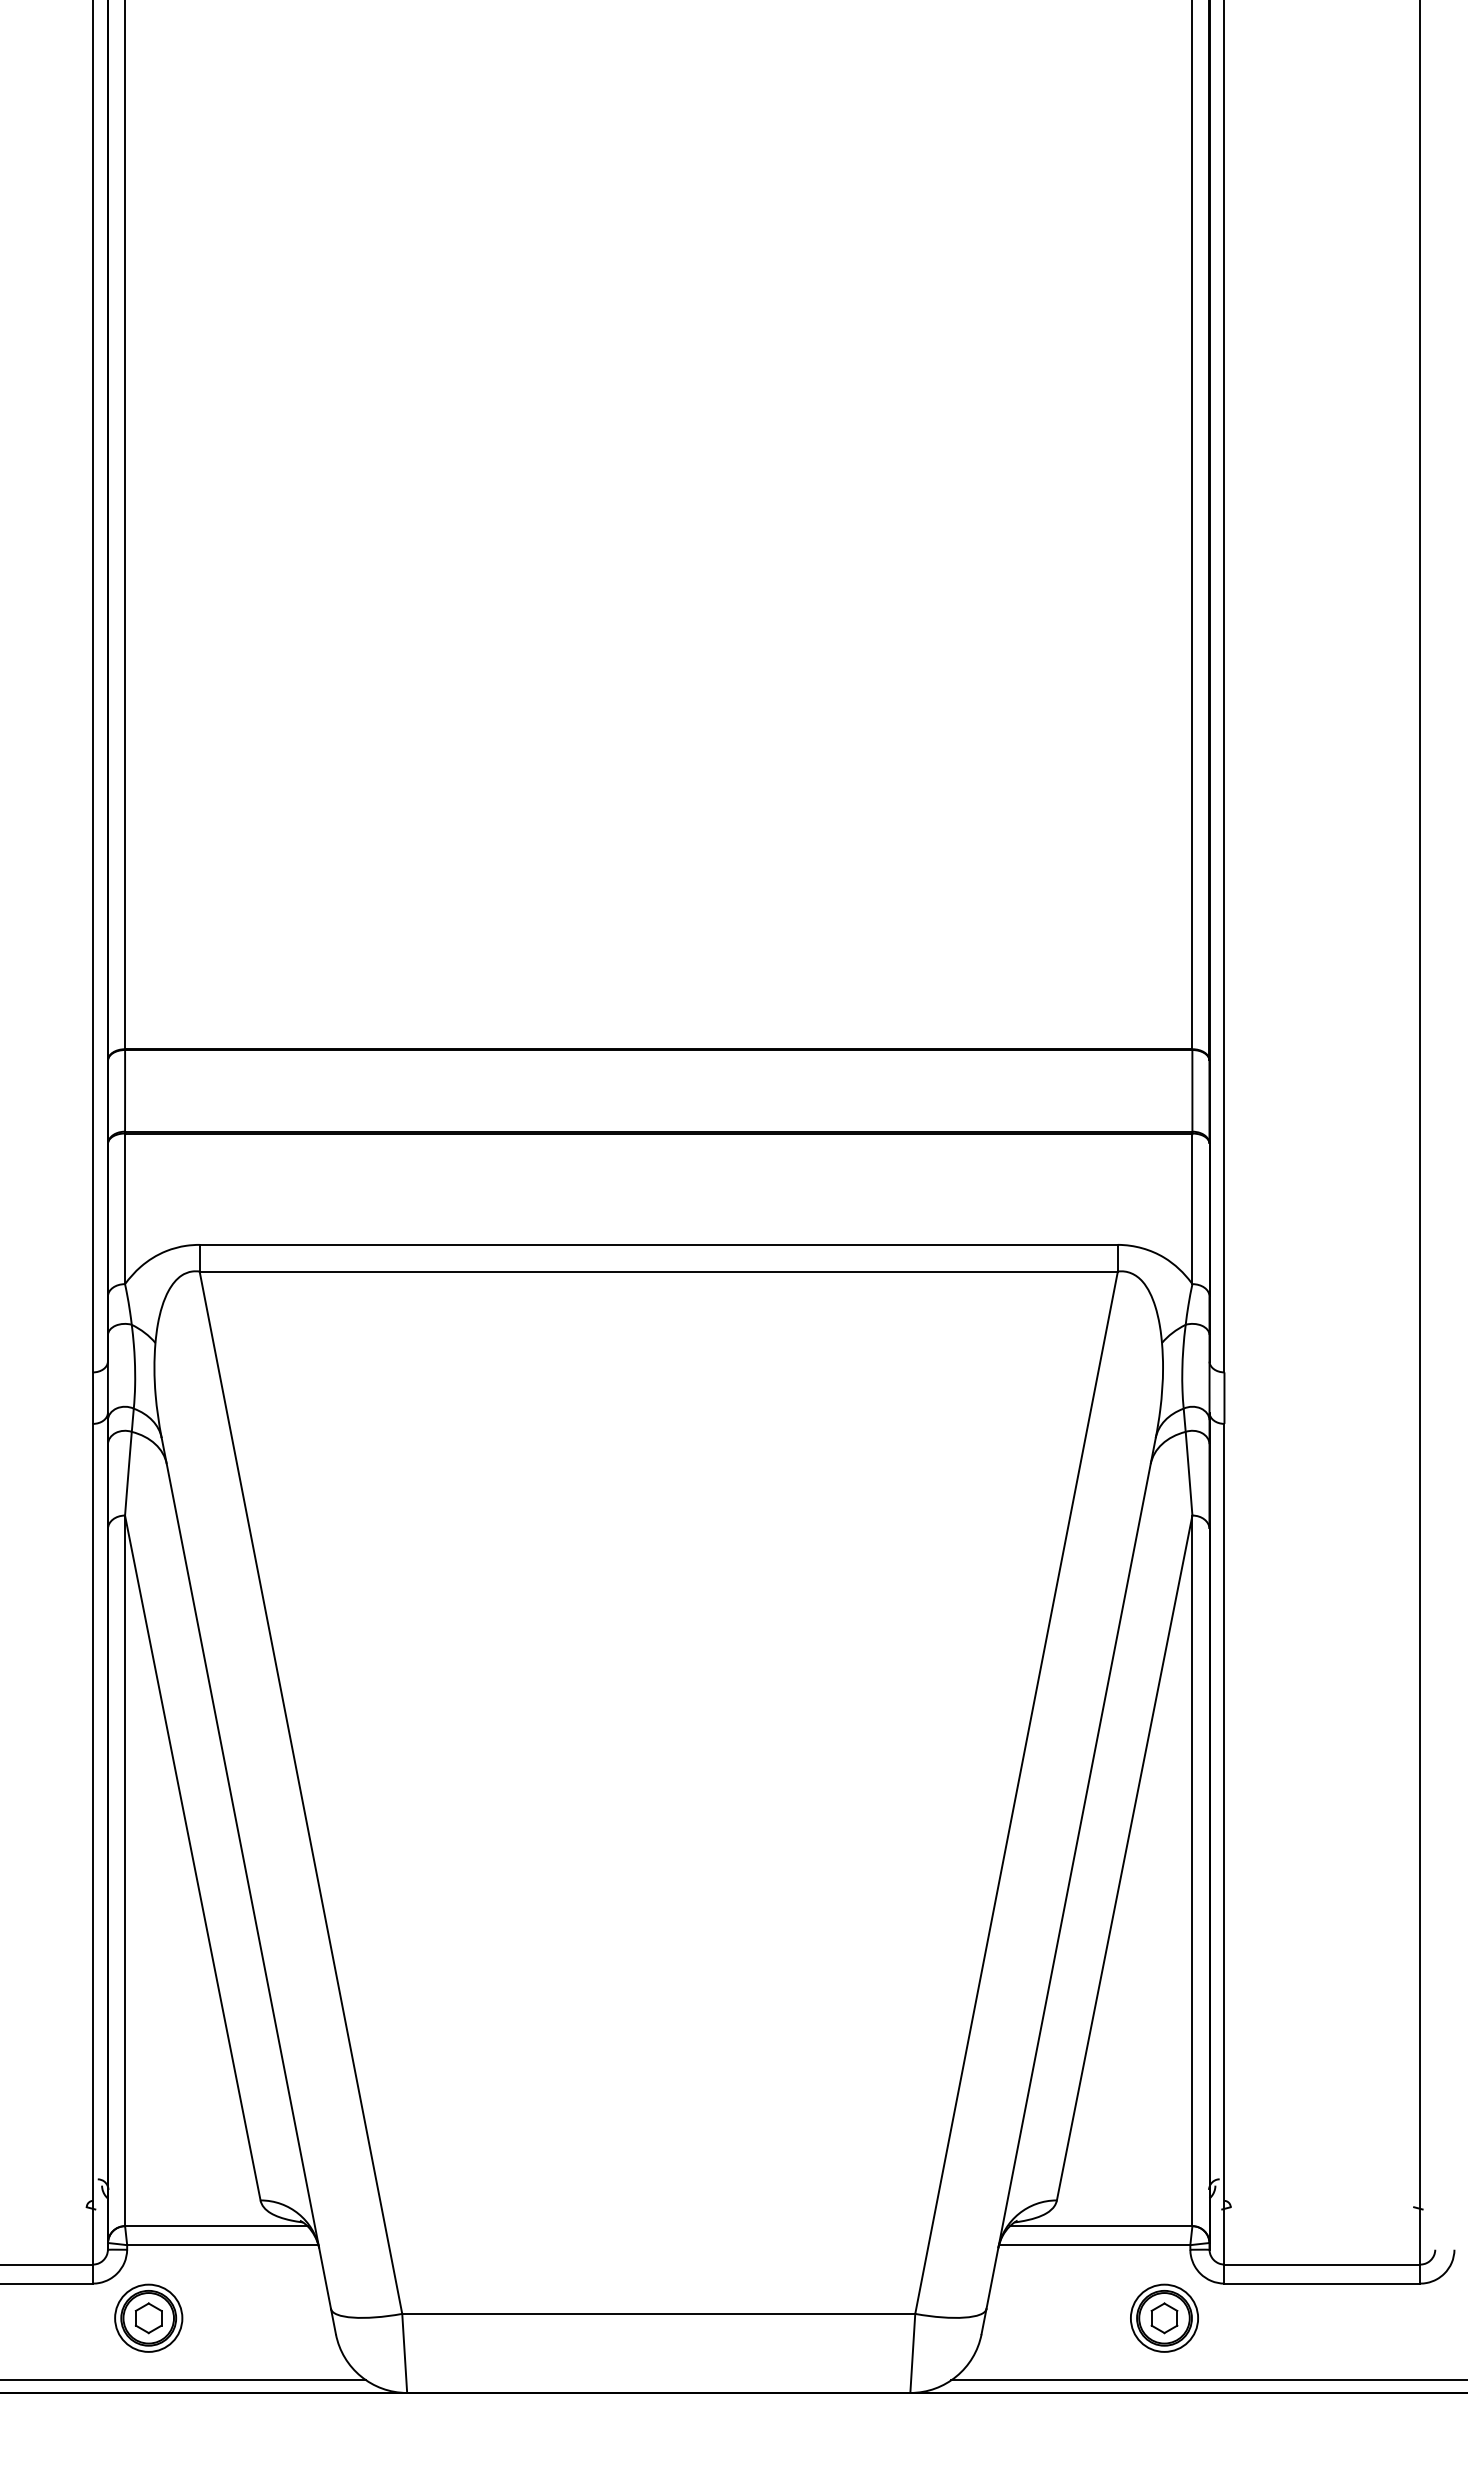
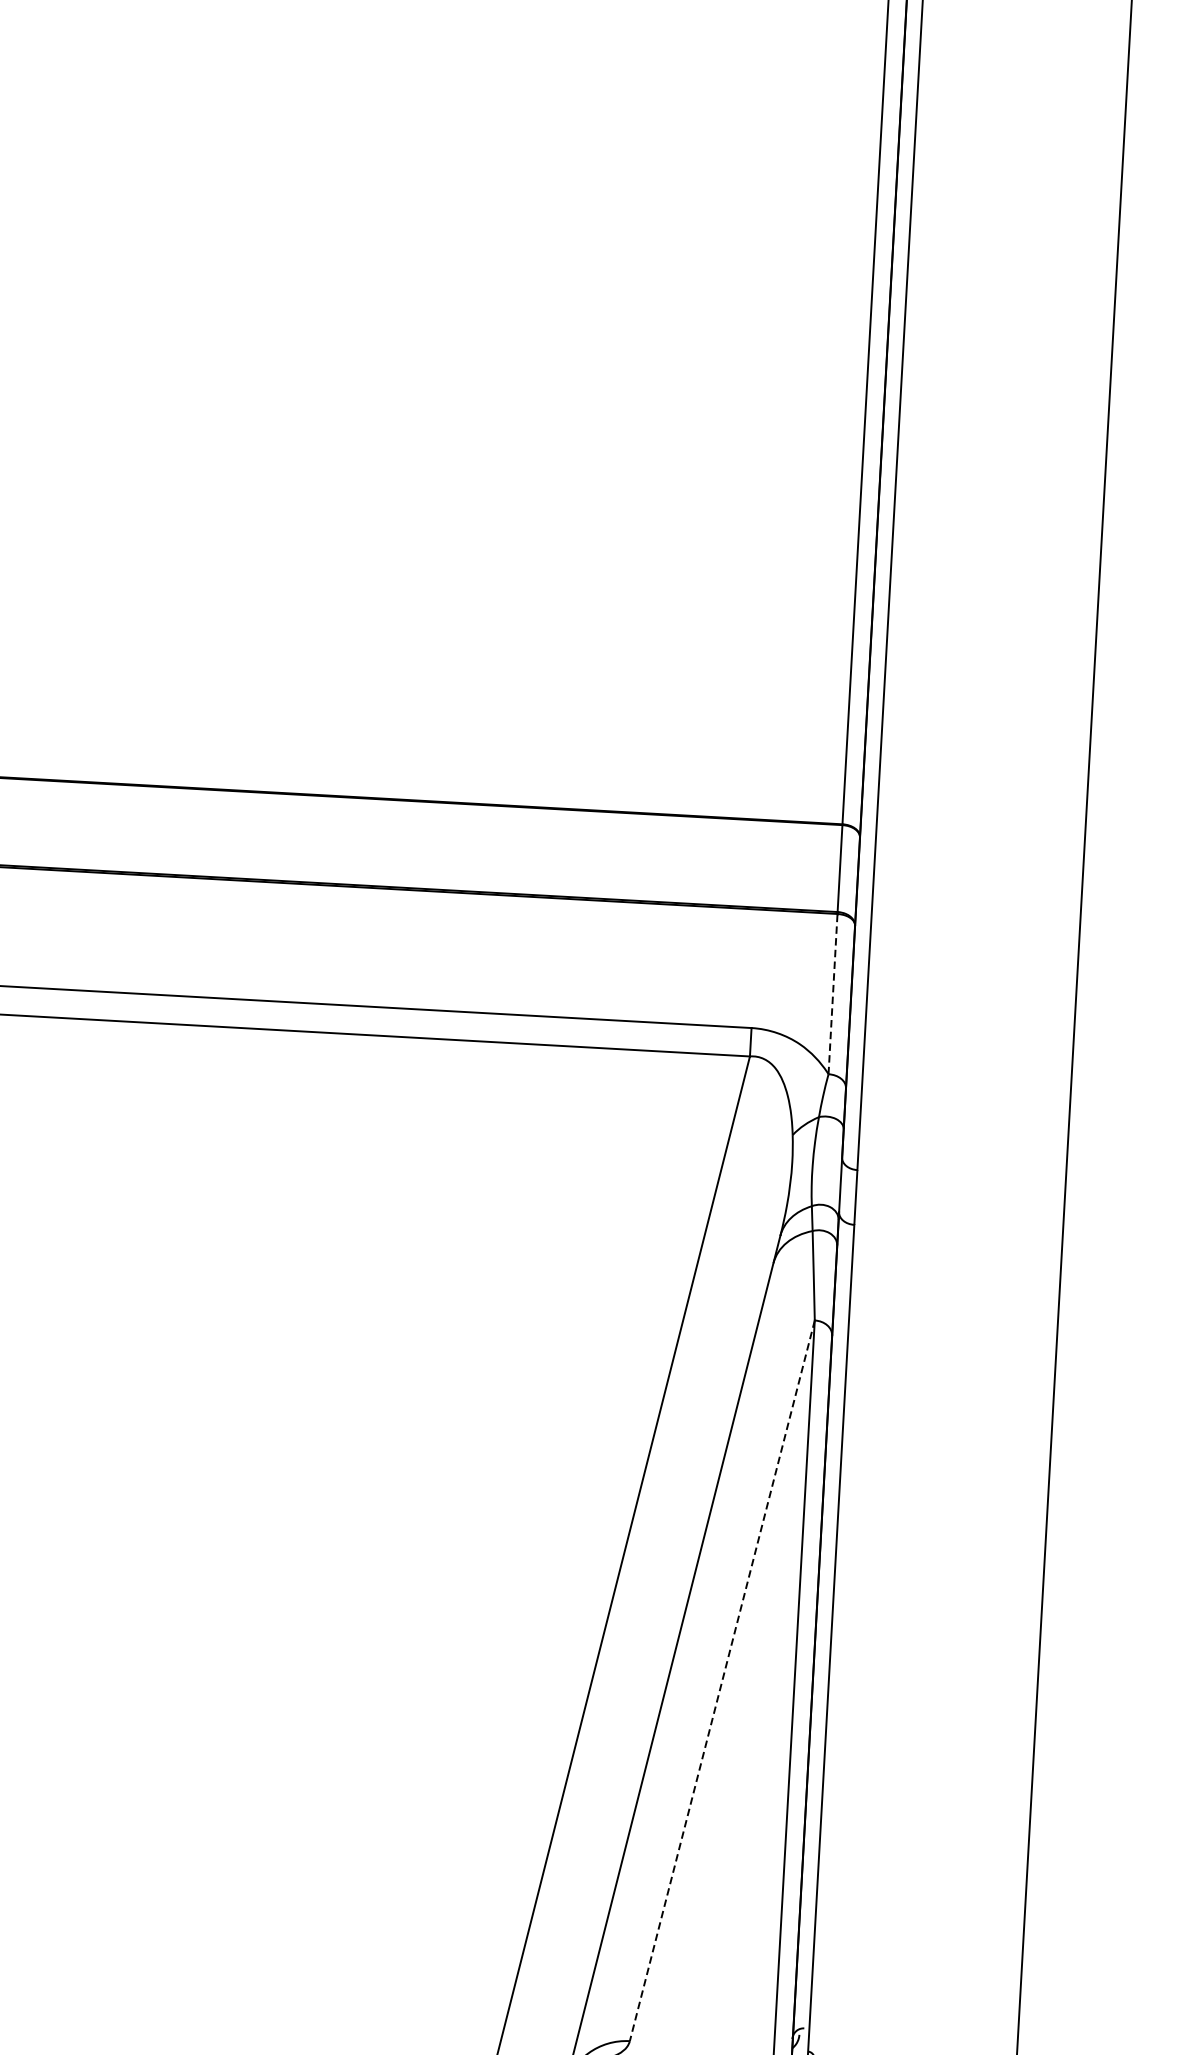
line: (1192, 1208) -> (833, 993), solid -> dashed
line: (1124, 1858) -> (722, 1681), solid -> dashed

